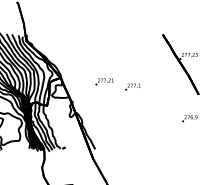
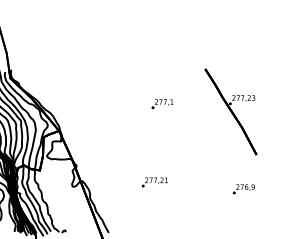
text: (104, 81) -> (154, 181), moved
text: (132, 86) -> (161, 103), moved

